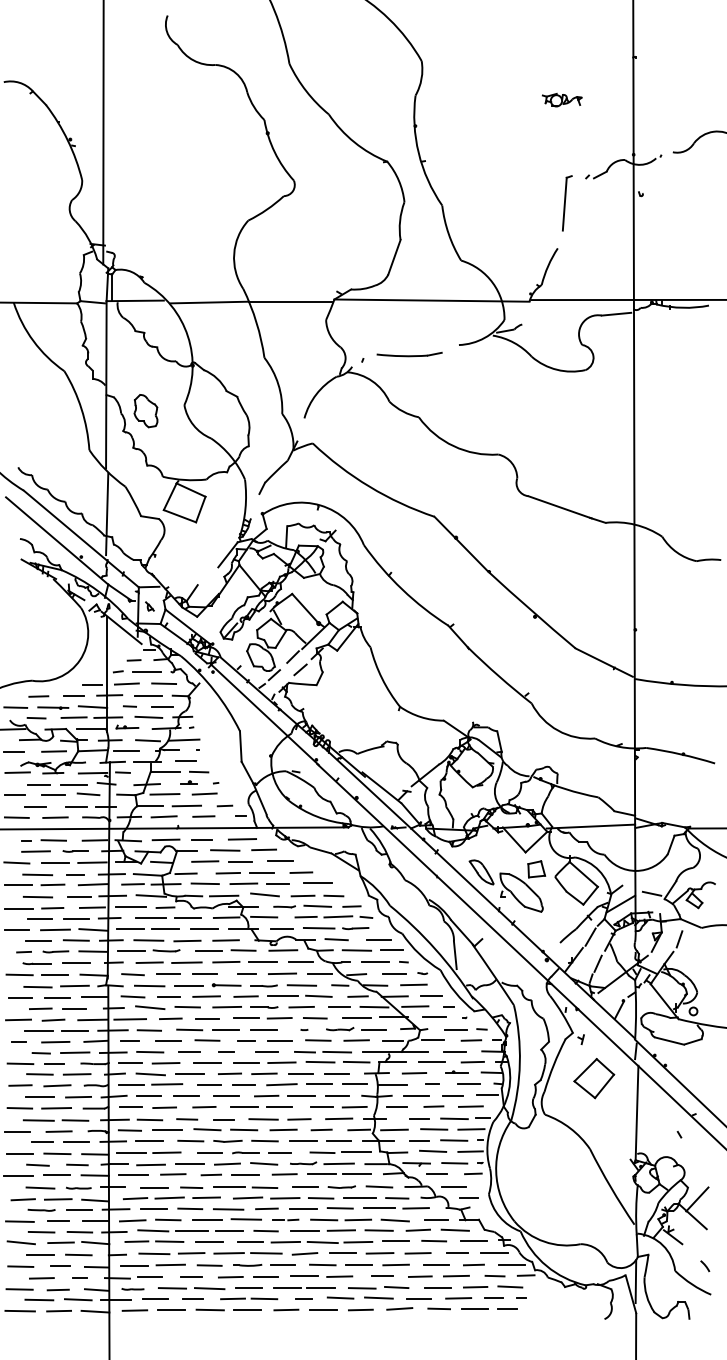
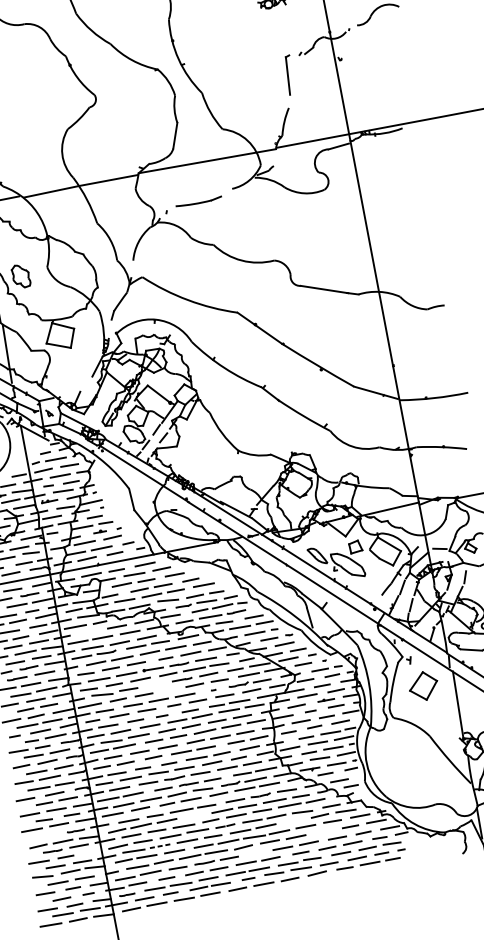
line: (150, 917) -> (90, 631), removed
line: (227, 1006) -> (156, 683), removed
line: (246, 1018) -> (171, 689), removed
line: (40, 1187) -> (49, 835), removed
line: (247, 1197) -> (195, 815), removed
line: (95, 1221) -> (92, 852), removed
line: (191, 1230) -> (160, 845), solid -> dashed
line: (378, 1230) -> (292, 821), removed
line: (417, 1253) -> (322, 832), removed
line: (322, 1264) -> (257, 852), removed

